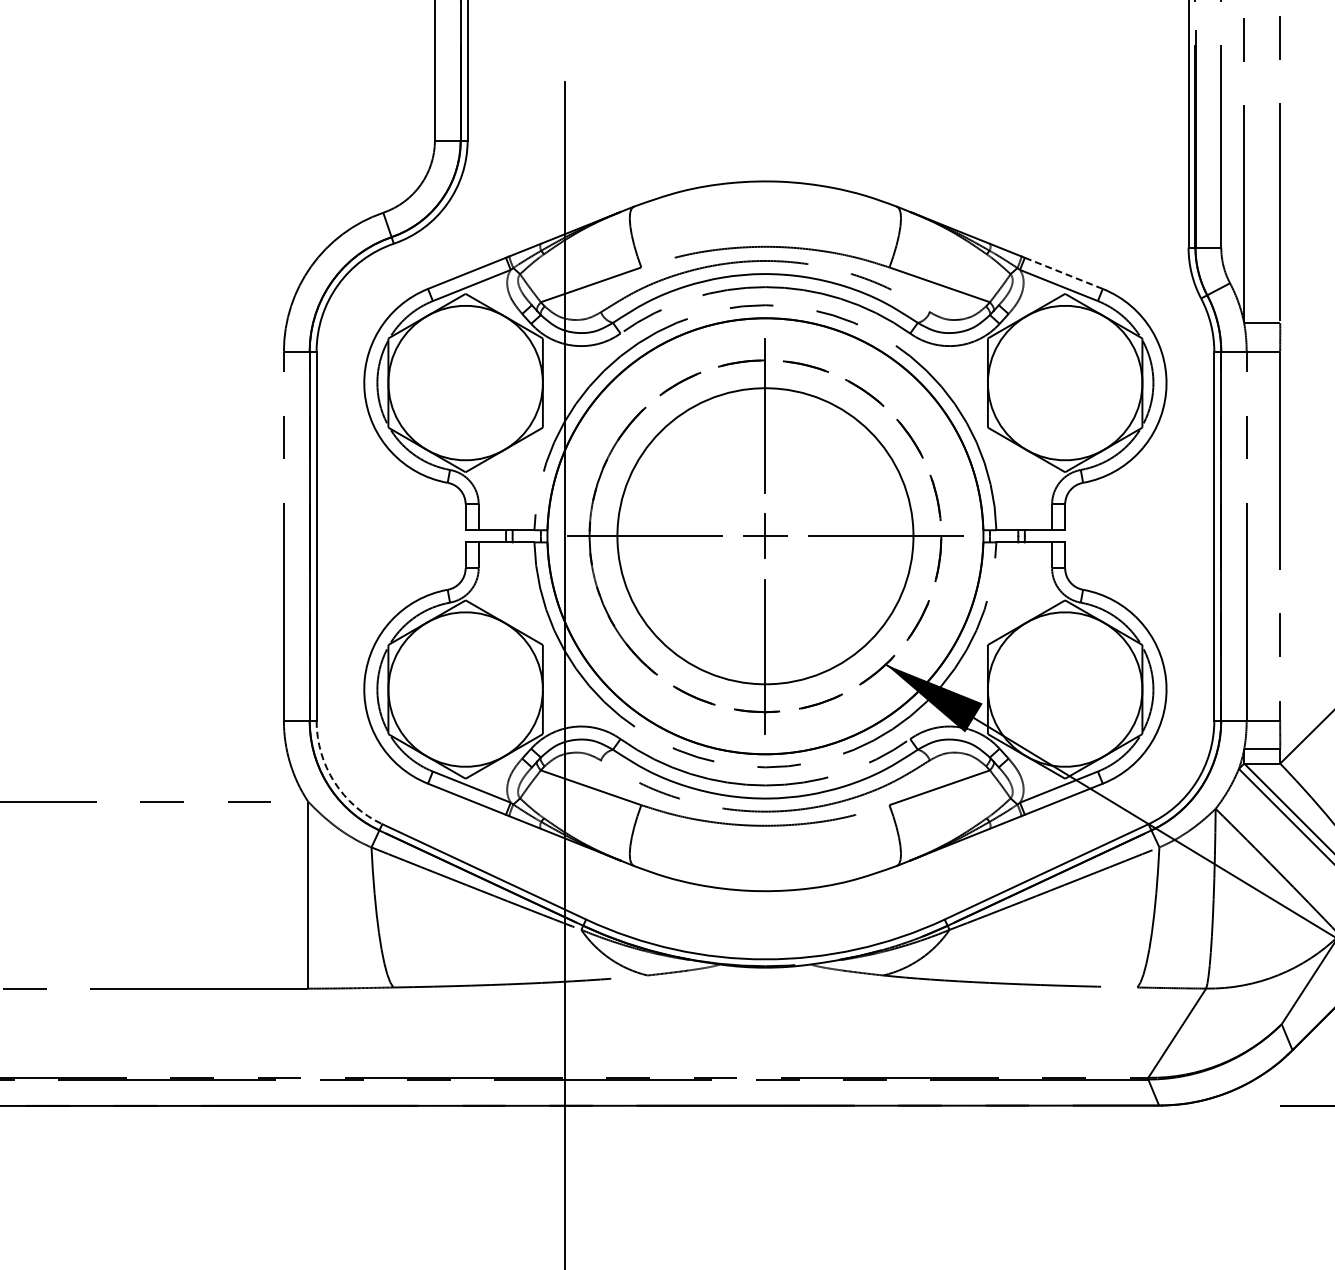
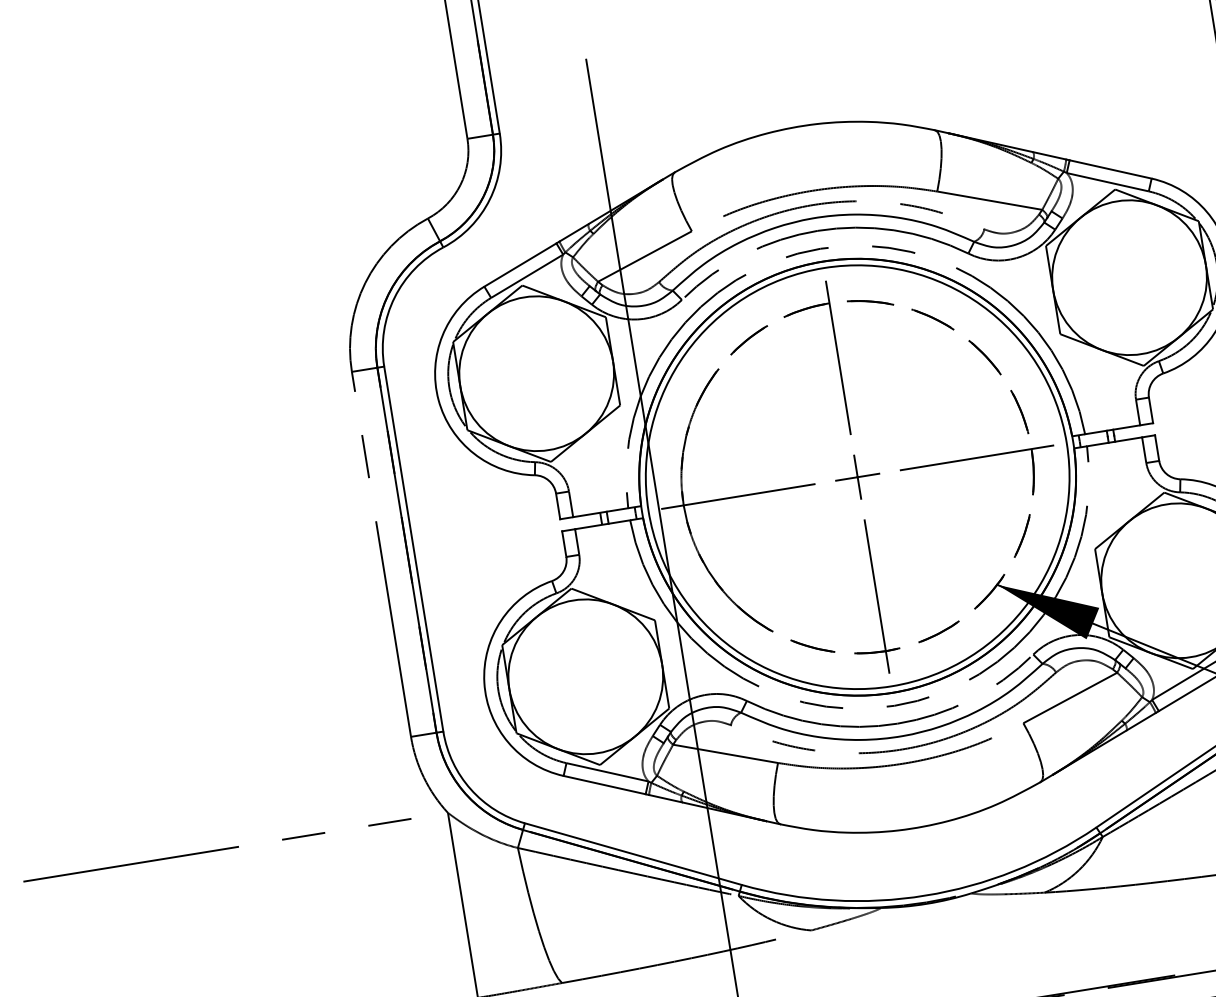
line: (1063, 273) -> (1110, 169), dashed -> solid
circle: (764, 535) -> (856, 476), size x1.43
arc: (334, 782) -> (470, 789), dashed -> solid

